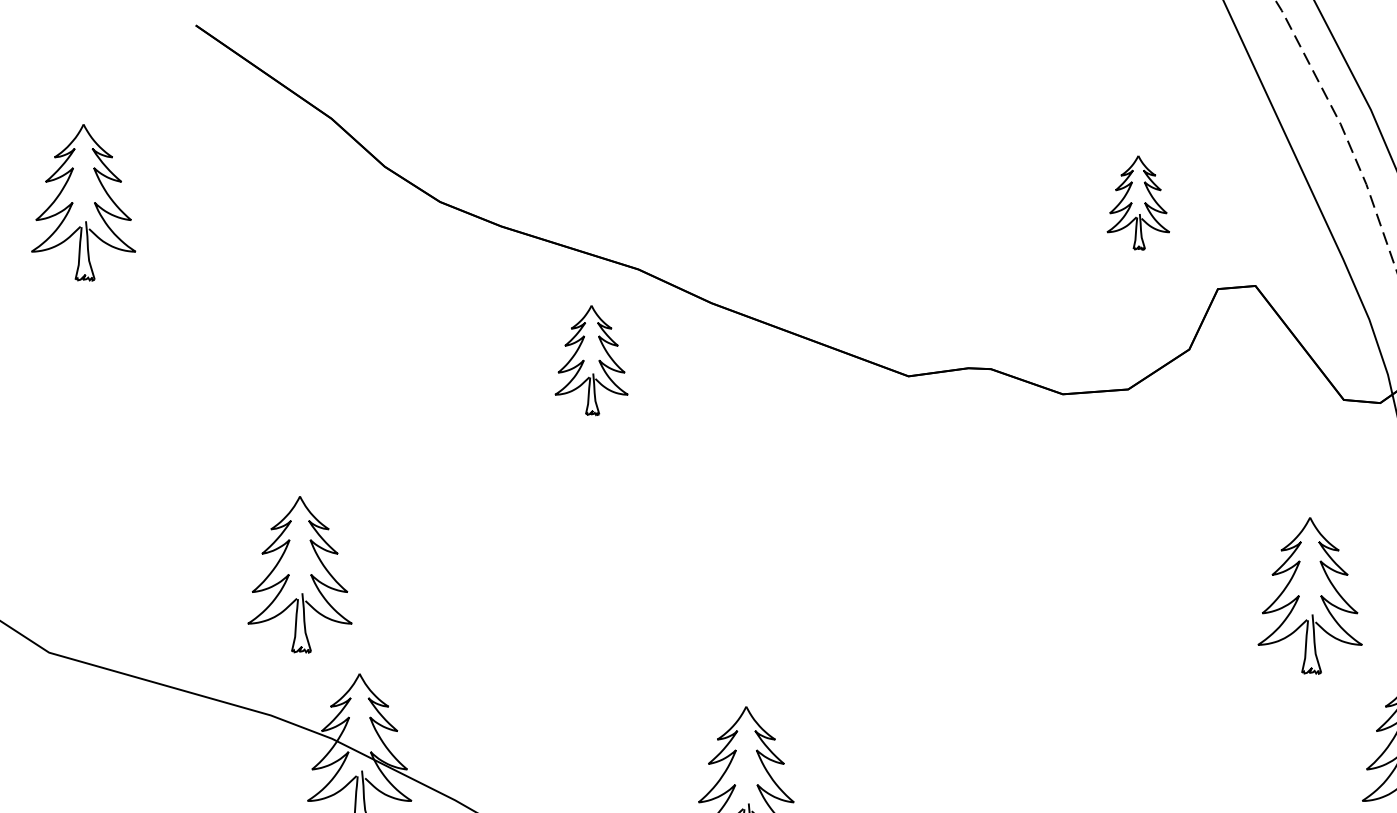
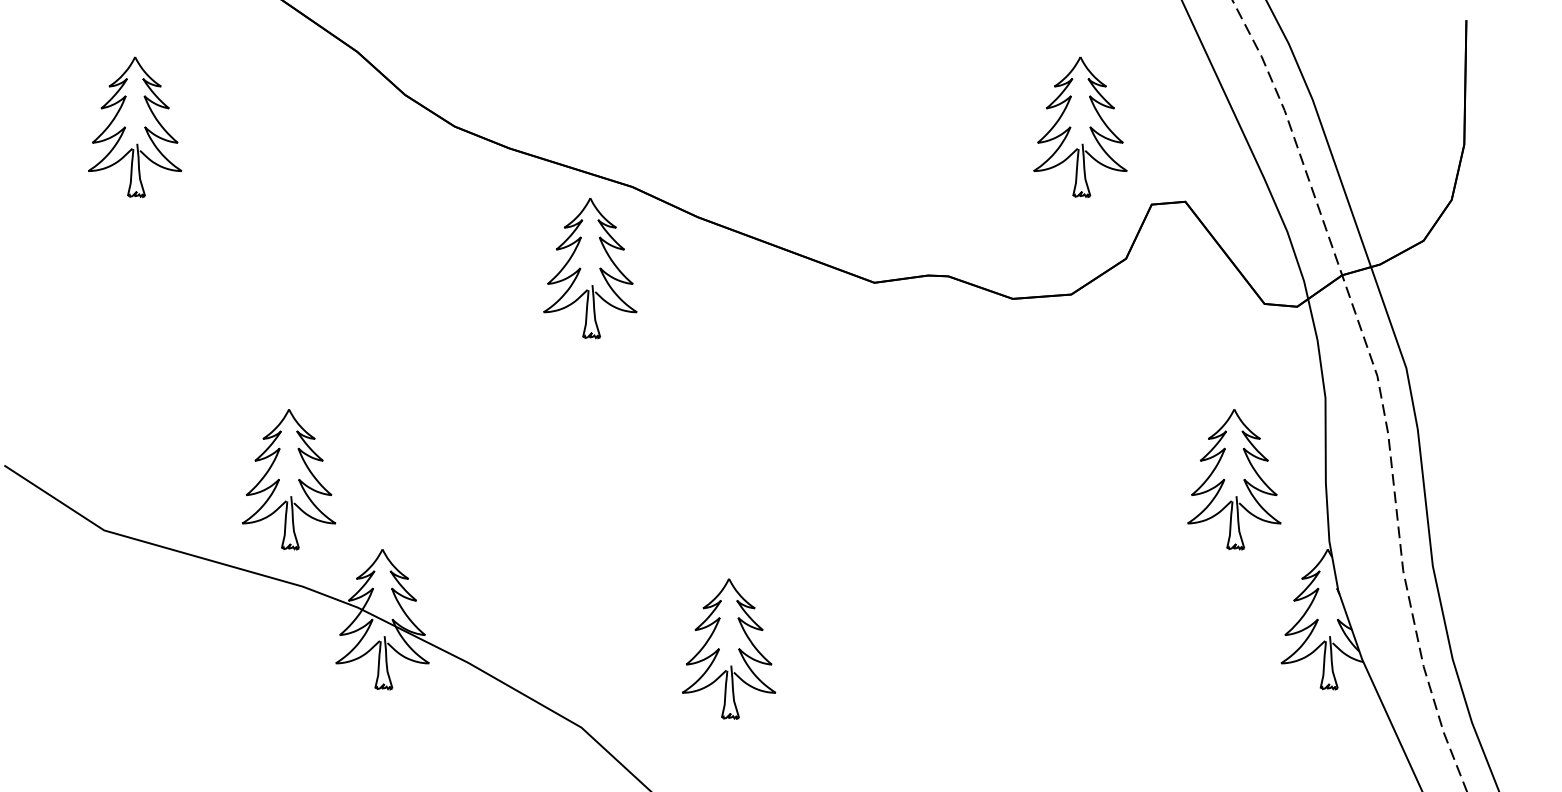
part: (1138, 203) -> (1080, 127), size x1.67
part: (591, 360) -> (590, 268), size x1.43
part: (300, 574) -> (289, 479), moved

